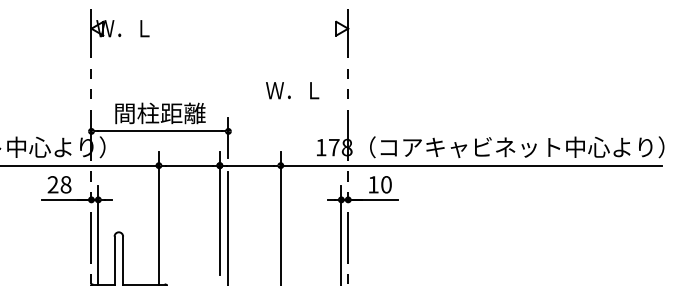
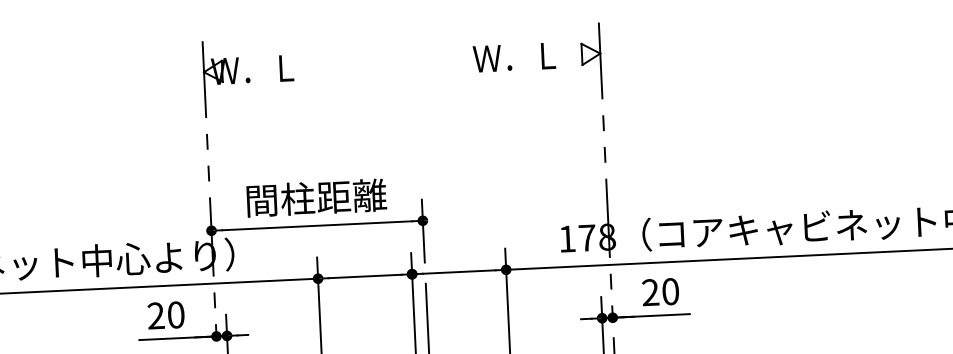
text: (292, 90) -> (514, 57), moved
text: (65, 184) -> (175, 314), 28 -> 20
text: (373, 184) -> (650, 292), 10 -> 20

